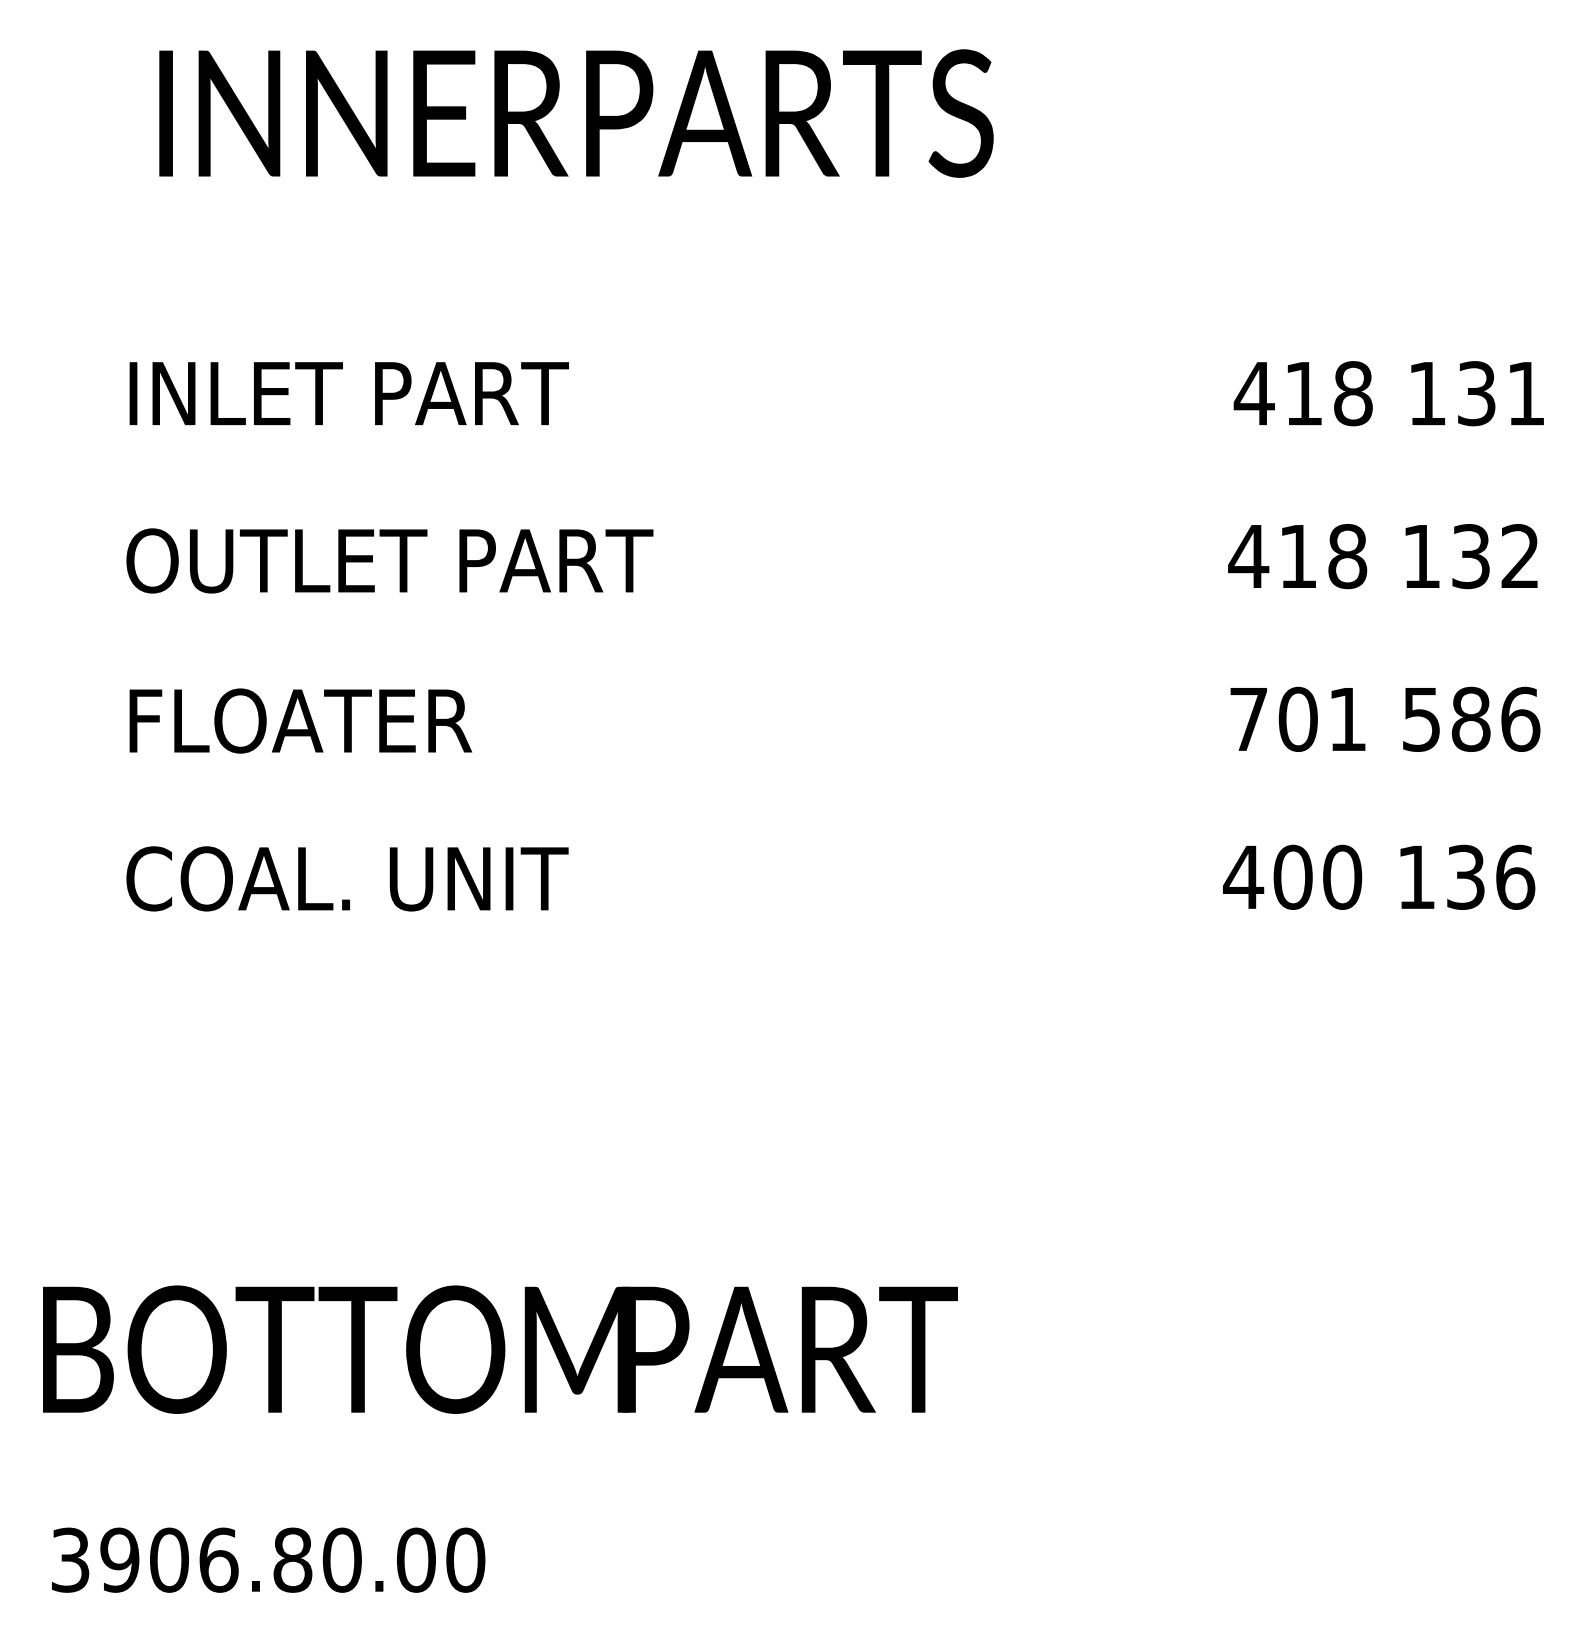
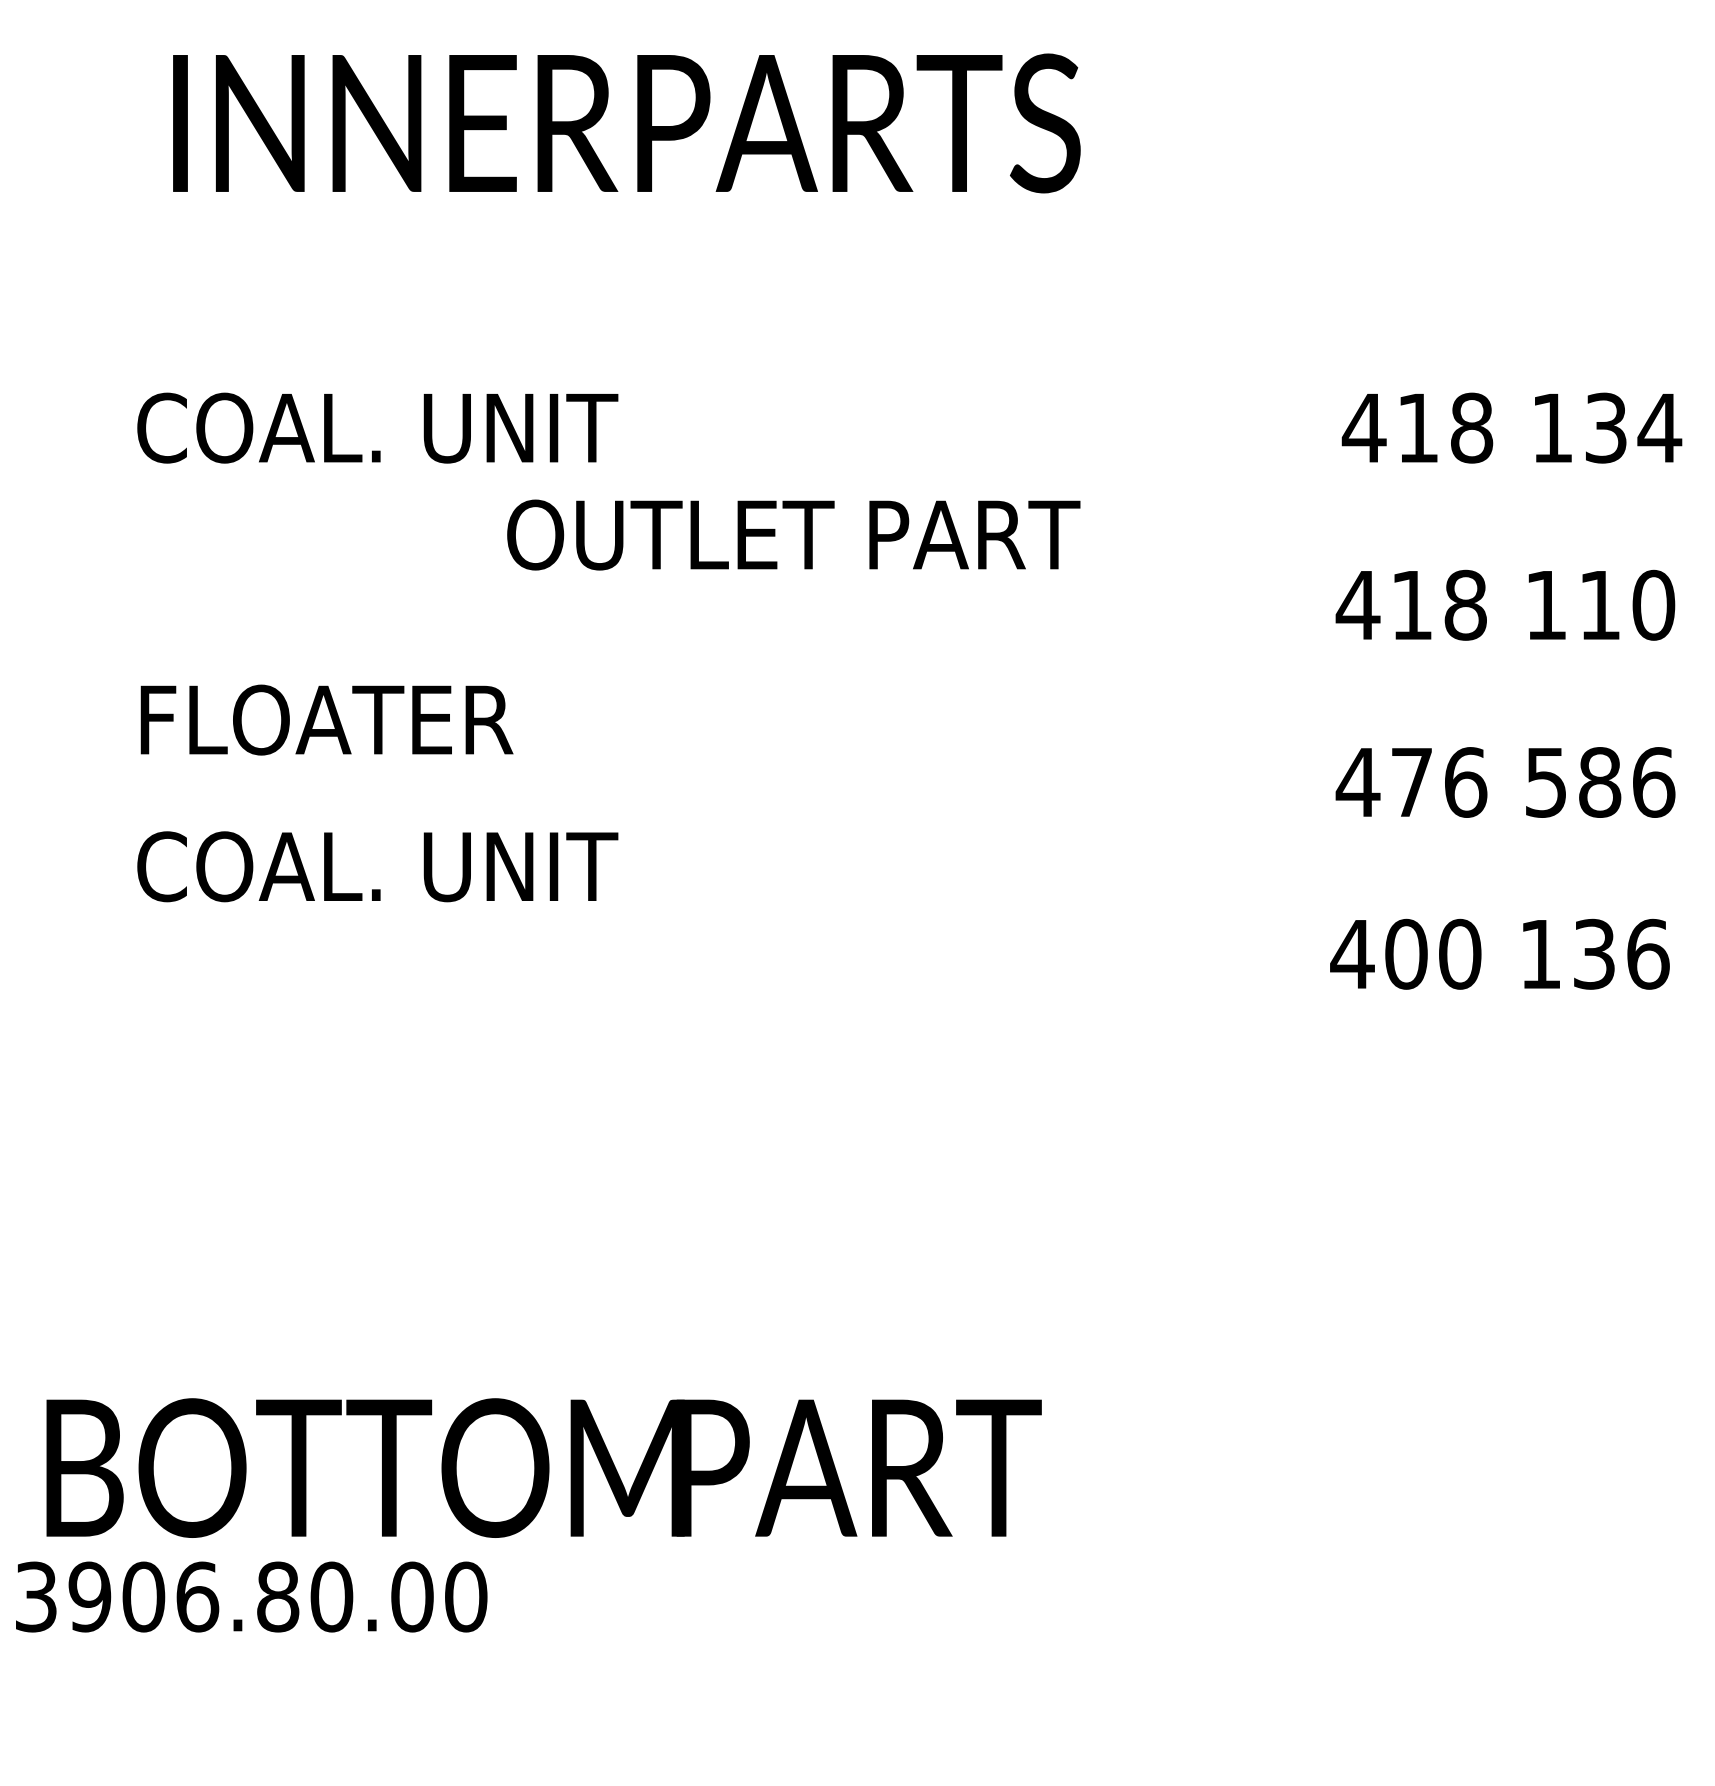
text: (347, 393) -> (377, 427), INLET PART -> COAL. UNIT
text: (1525, 393) -> (1659, 427), 131 -> 134
text: (1496, 556) -> (1627, 605), 132 -> 110
text: (389, 560) -> (793, 534), moved
text: (1297, 718) -> (1411, 781), 701 -> 476
text: (300, 720) -> (326, 719), moved
text: (347, 878) -> (377, 866), moved
text: (268, 1559) -> (251, 1596), moved

